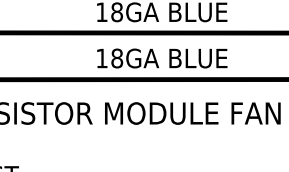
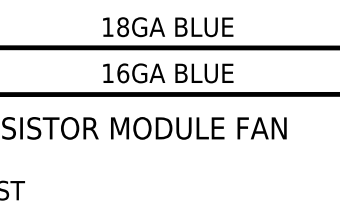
text: (117, 58) -> (123, 73), 18GA -> 16GA

